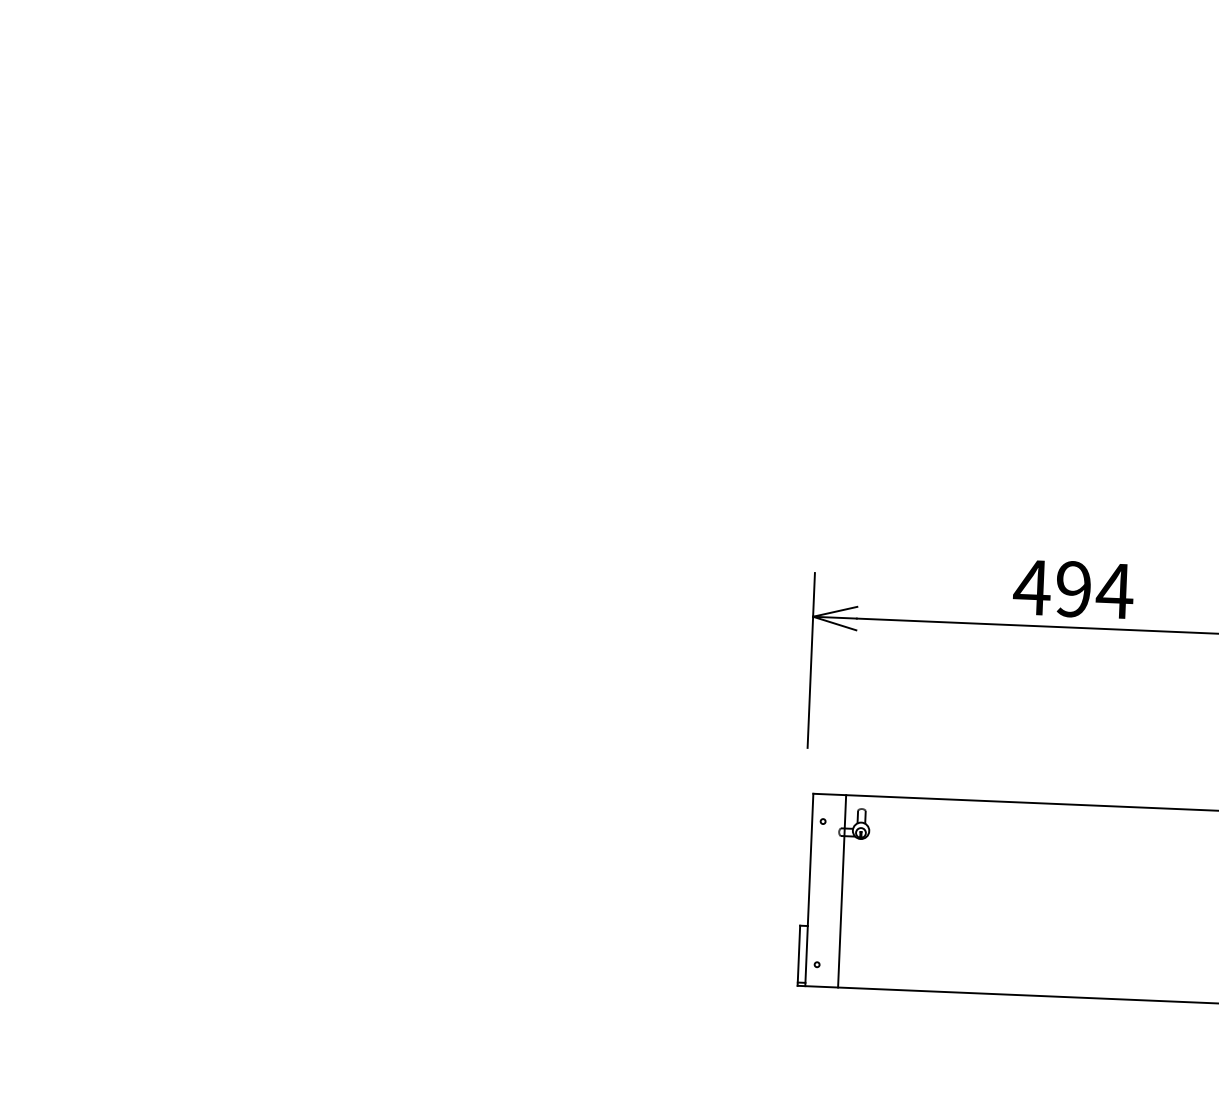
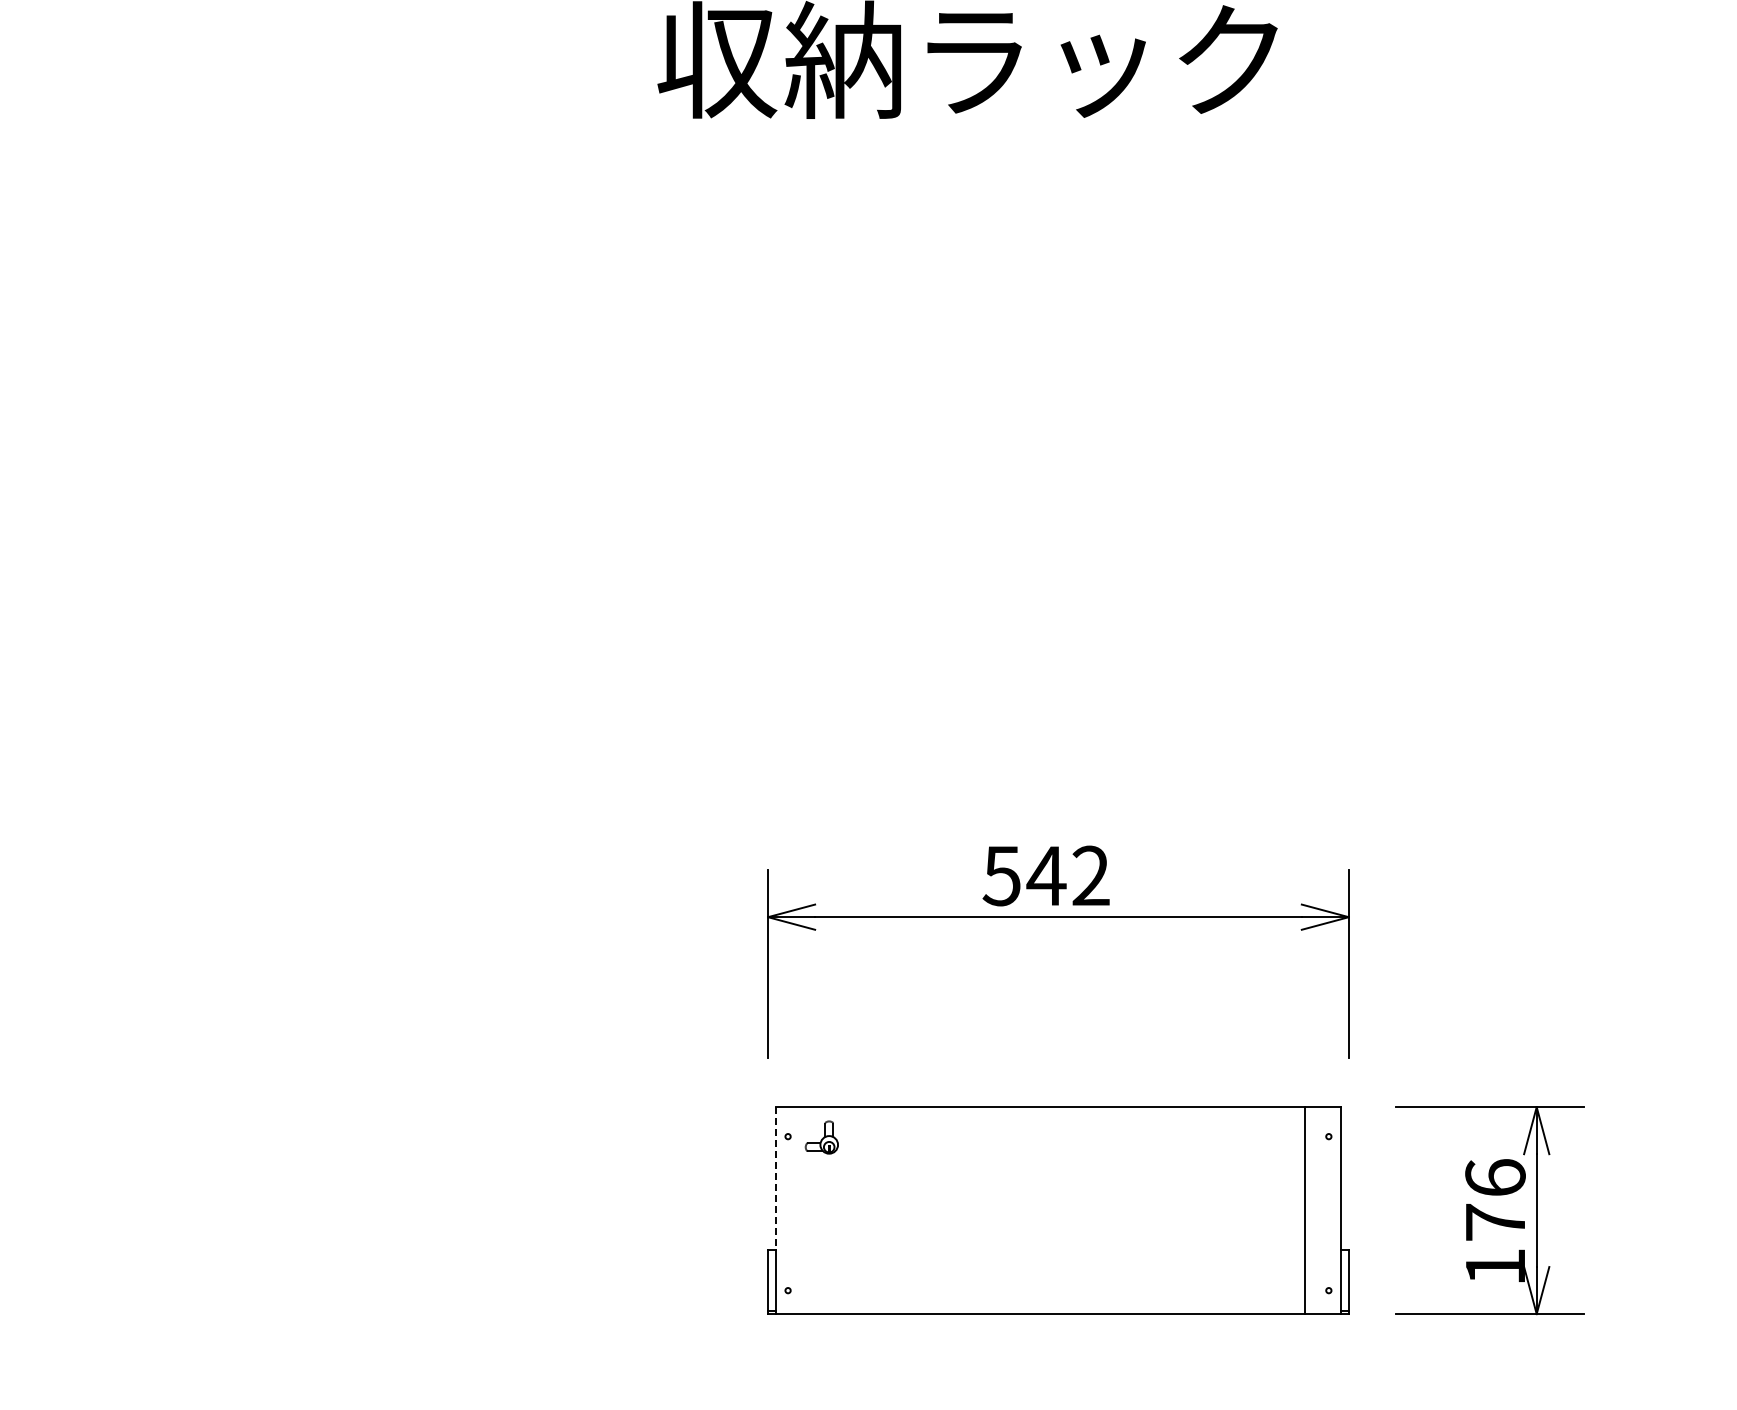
text: (1073, 588) -> (1046, 875), 494 -> 542
line: (810, 860) -> (776, 1178), solid -> dashed
line: (842, 891) -> (811, 1210), removed

